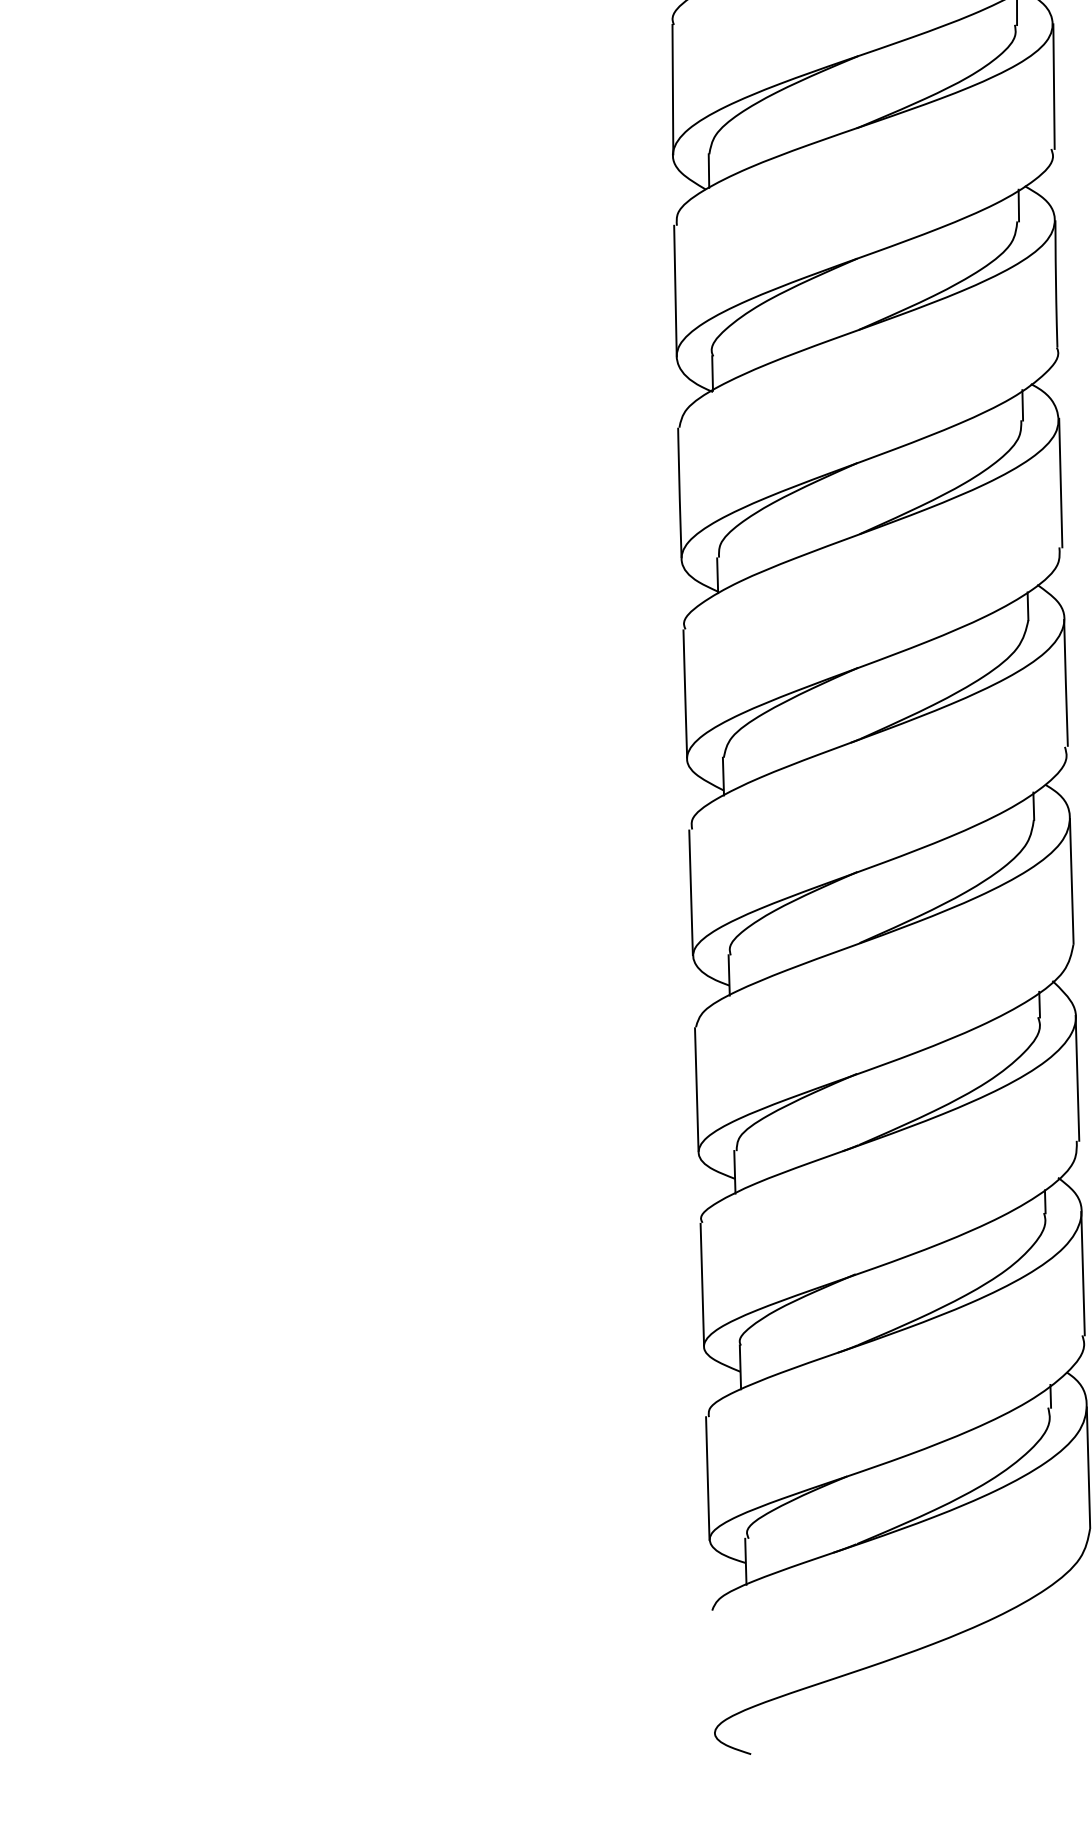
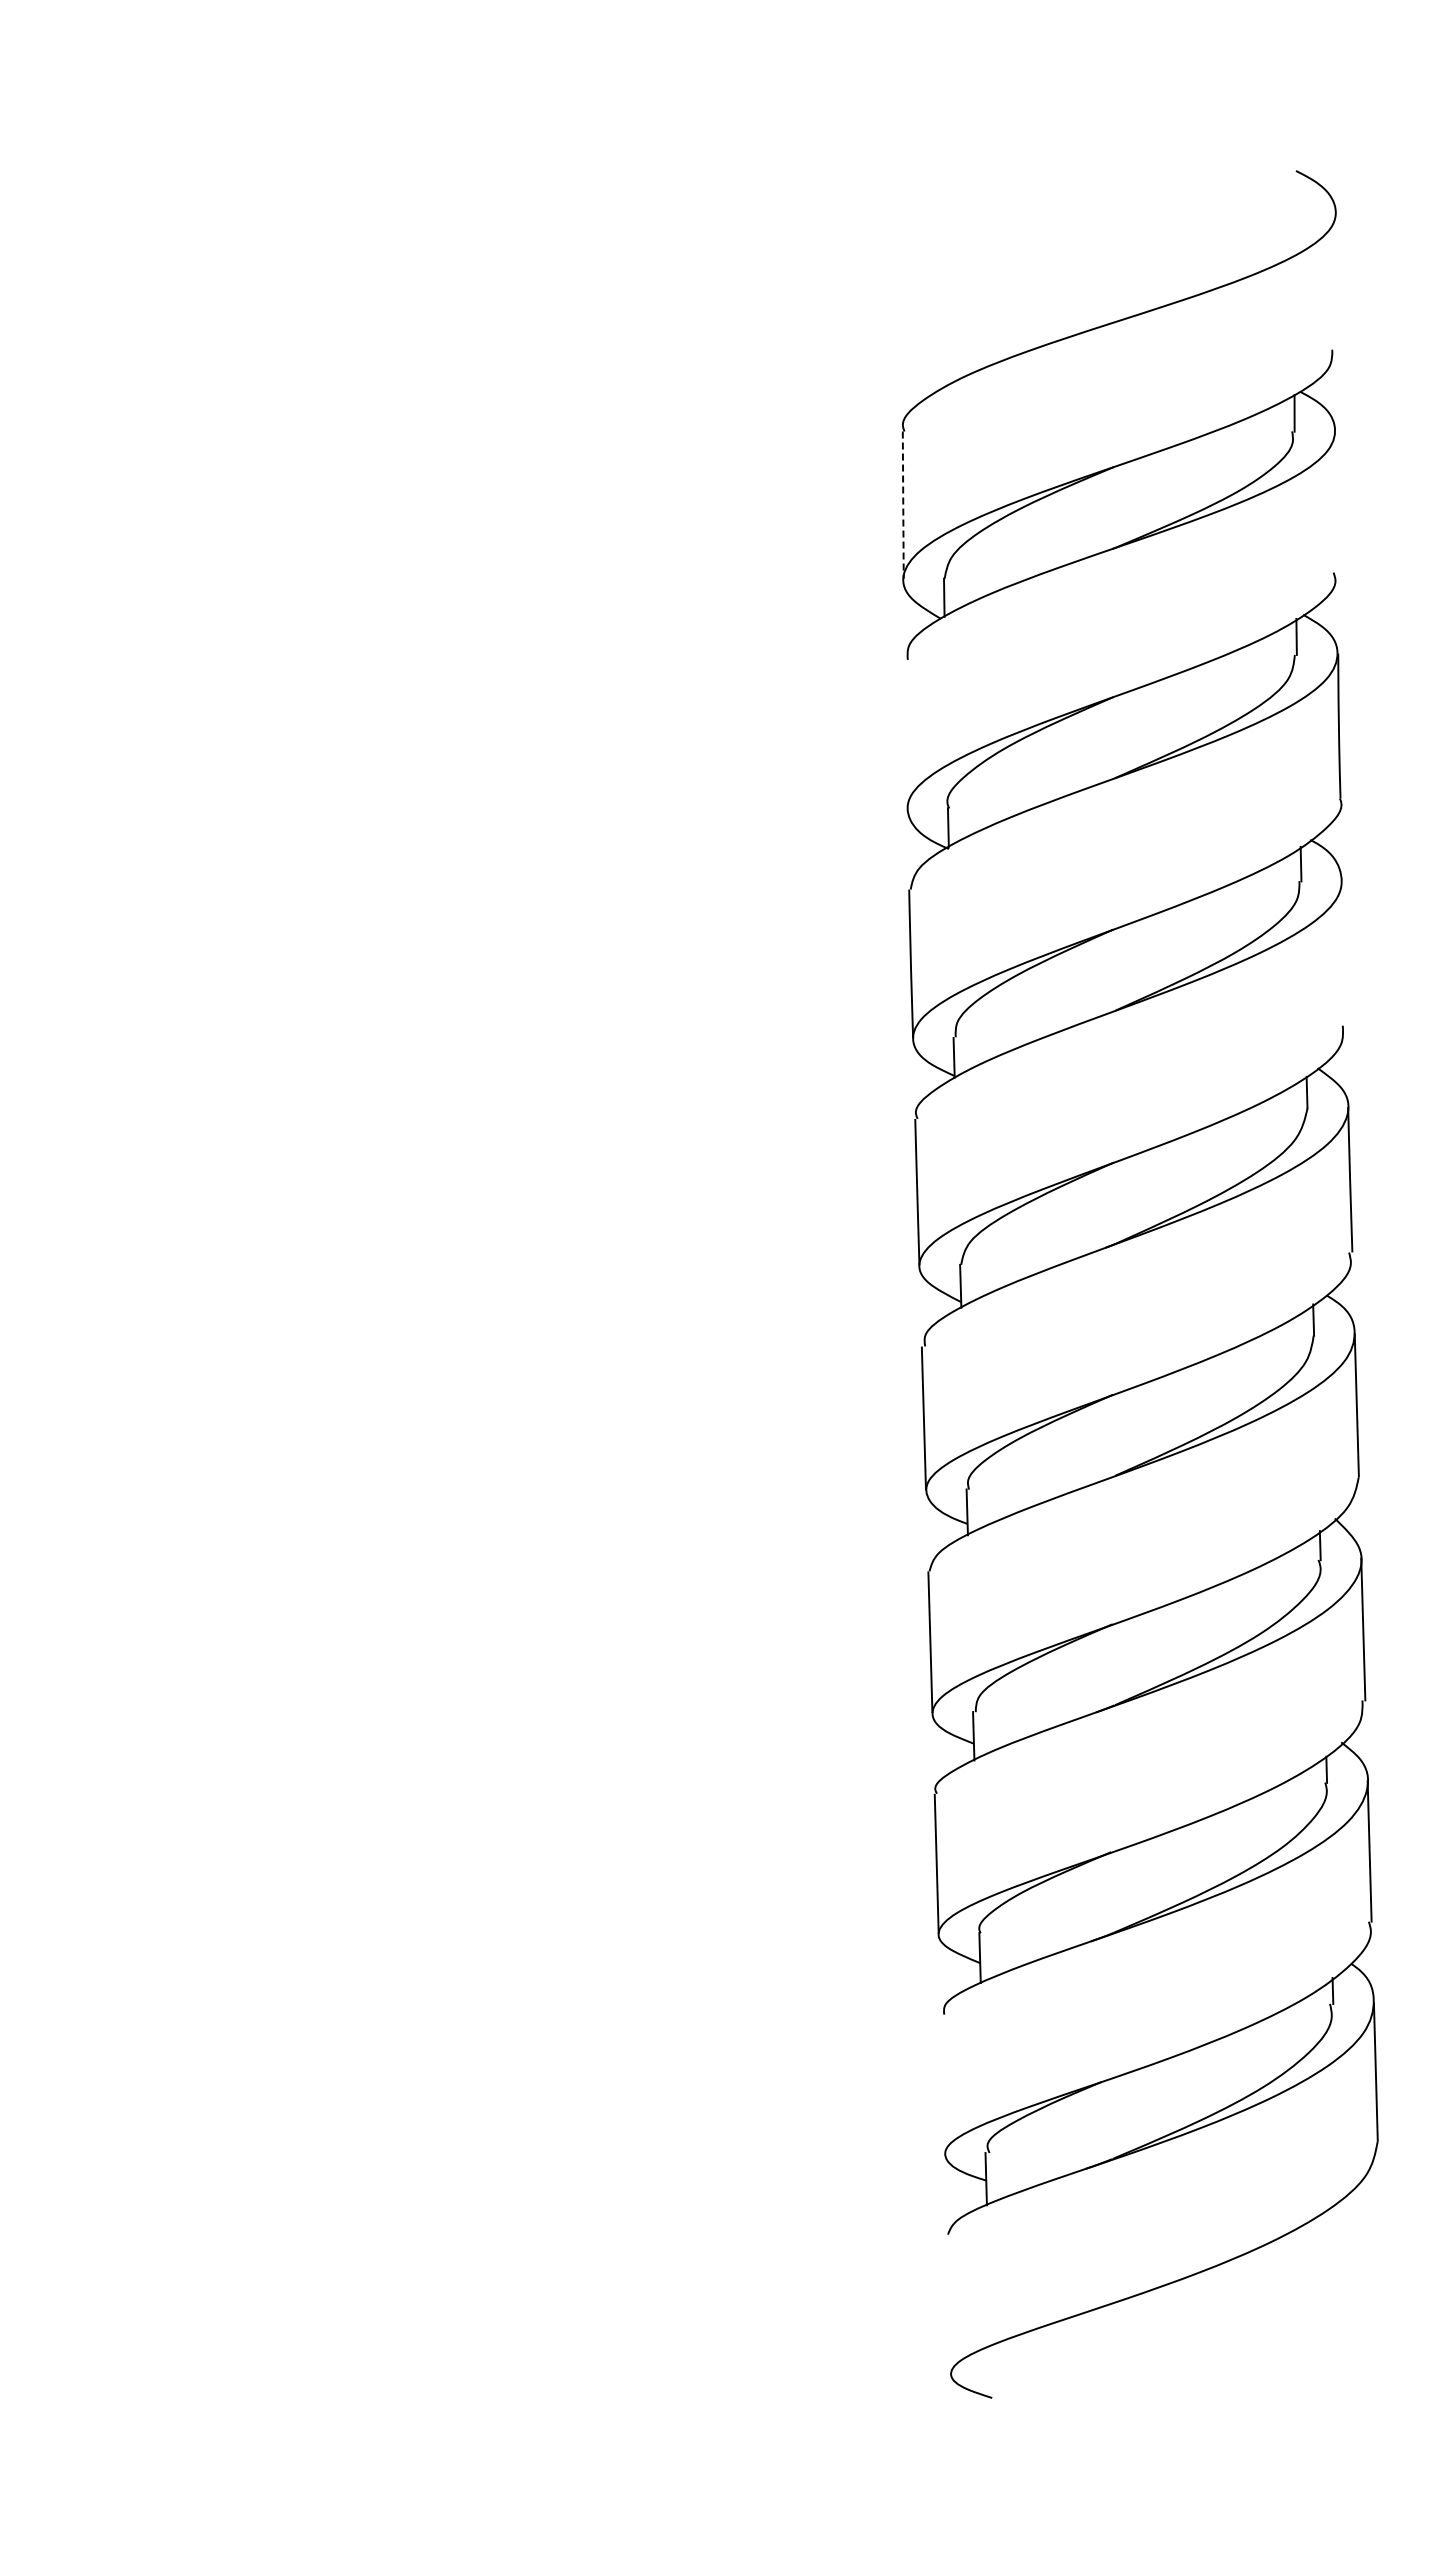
line: (1053, 86) -> (1336, 501), removed
line: (673, 89) -> (903, 505), solid -> dashed
line: (674, 290) -> (905, 733), removed
line: (1060, 483) -> (1344, 952), removed
line: (707, 1478) -> (942, 2084), removed

